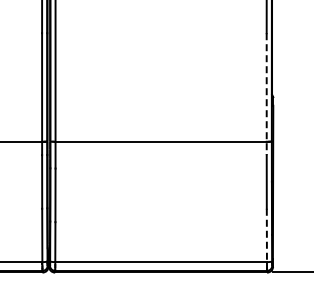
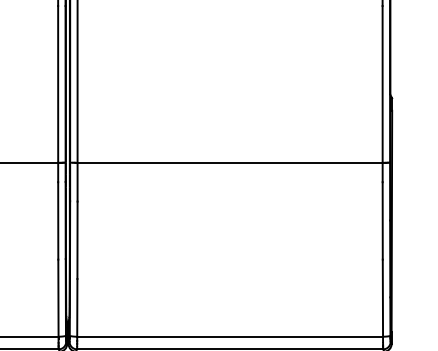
line: (266, 94) -> (382, 94), dashed -> solid
line: (266, 235) -> (382, 298), dashed -> solid

